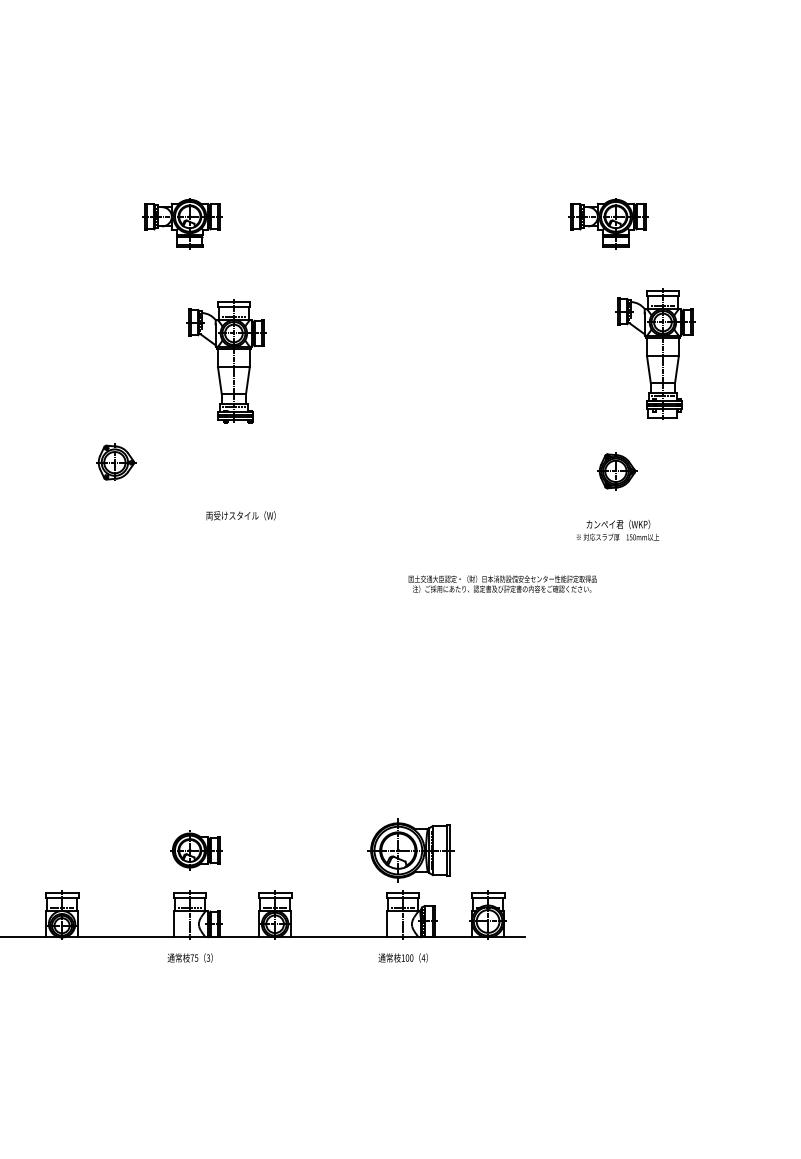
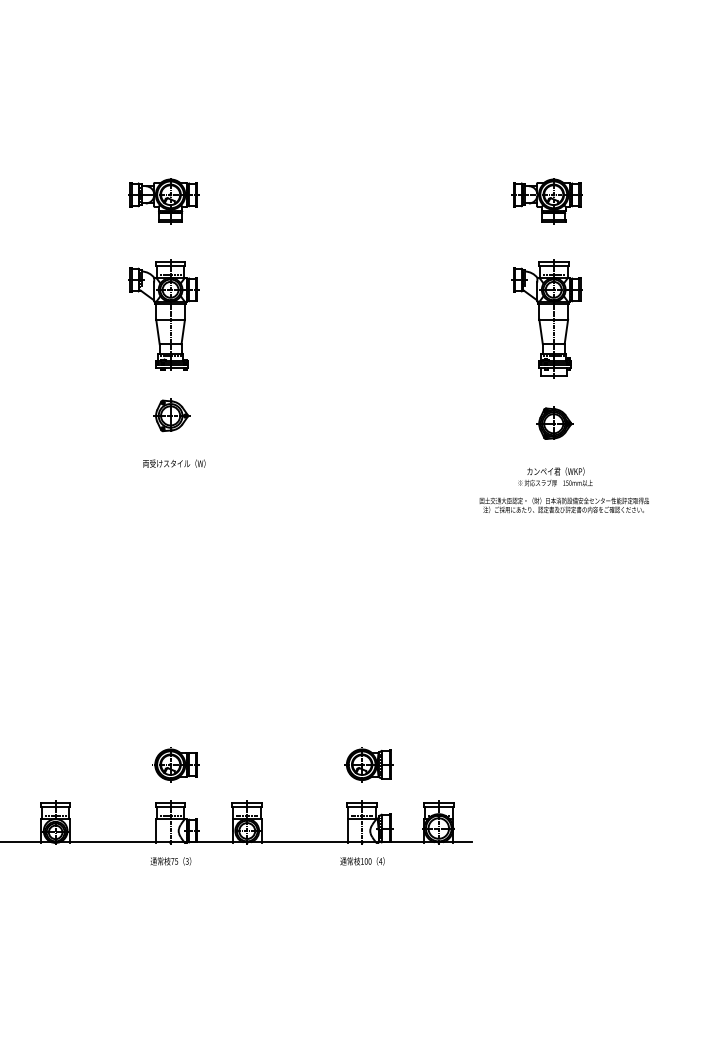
part: (655, 353) -> (547, 317), moved
part: (226, 361) -> (163, 315), moved
part: (116, 461) -> (172, 414), moved
text: (240, 515) -> (173, 463), moved
text: (502, 583) -> (564, 504), moved
part: (410, 850) -> (368, 764), size x0.62

